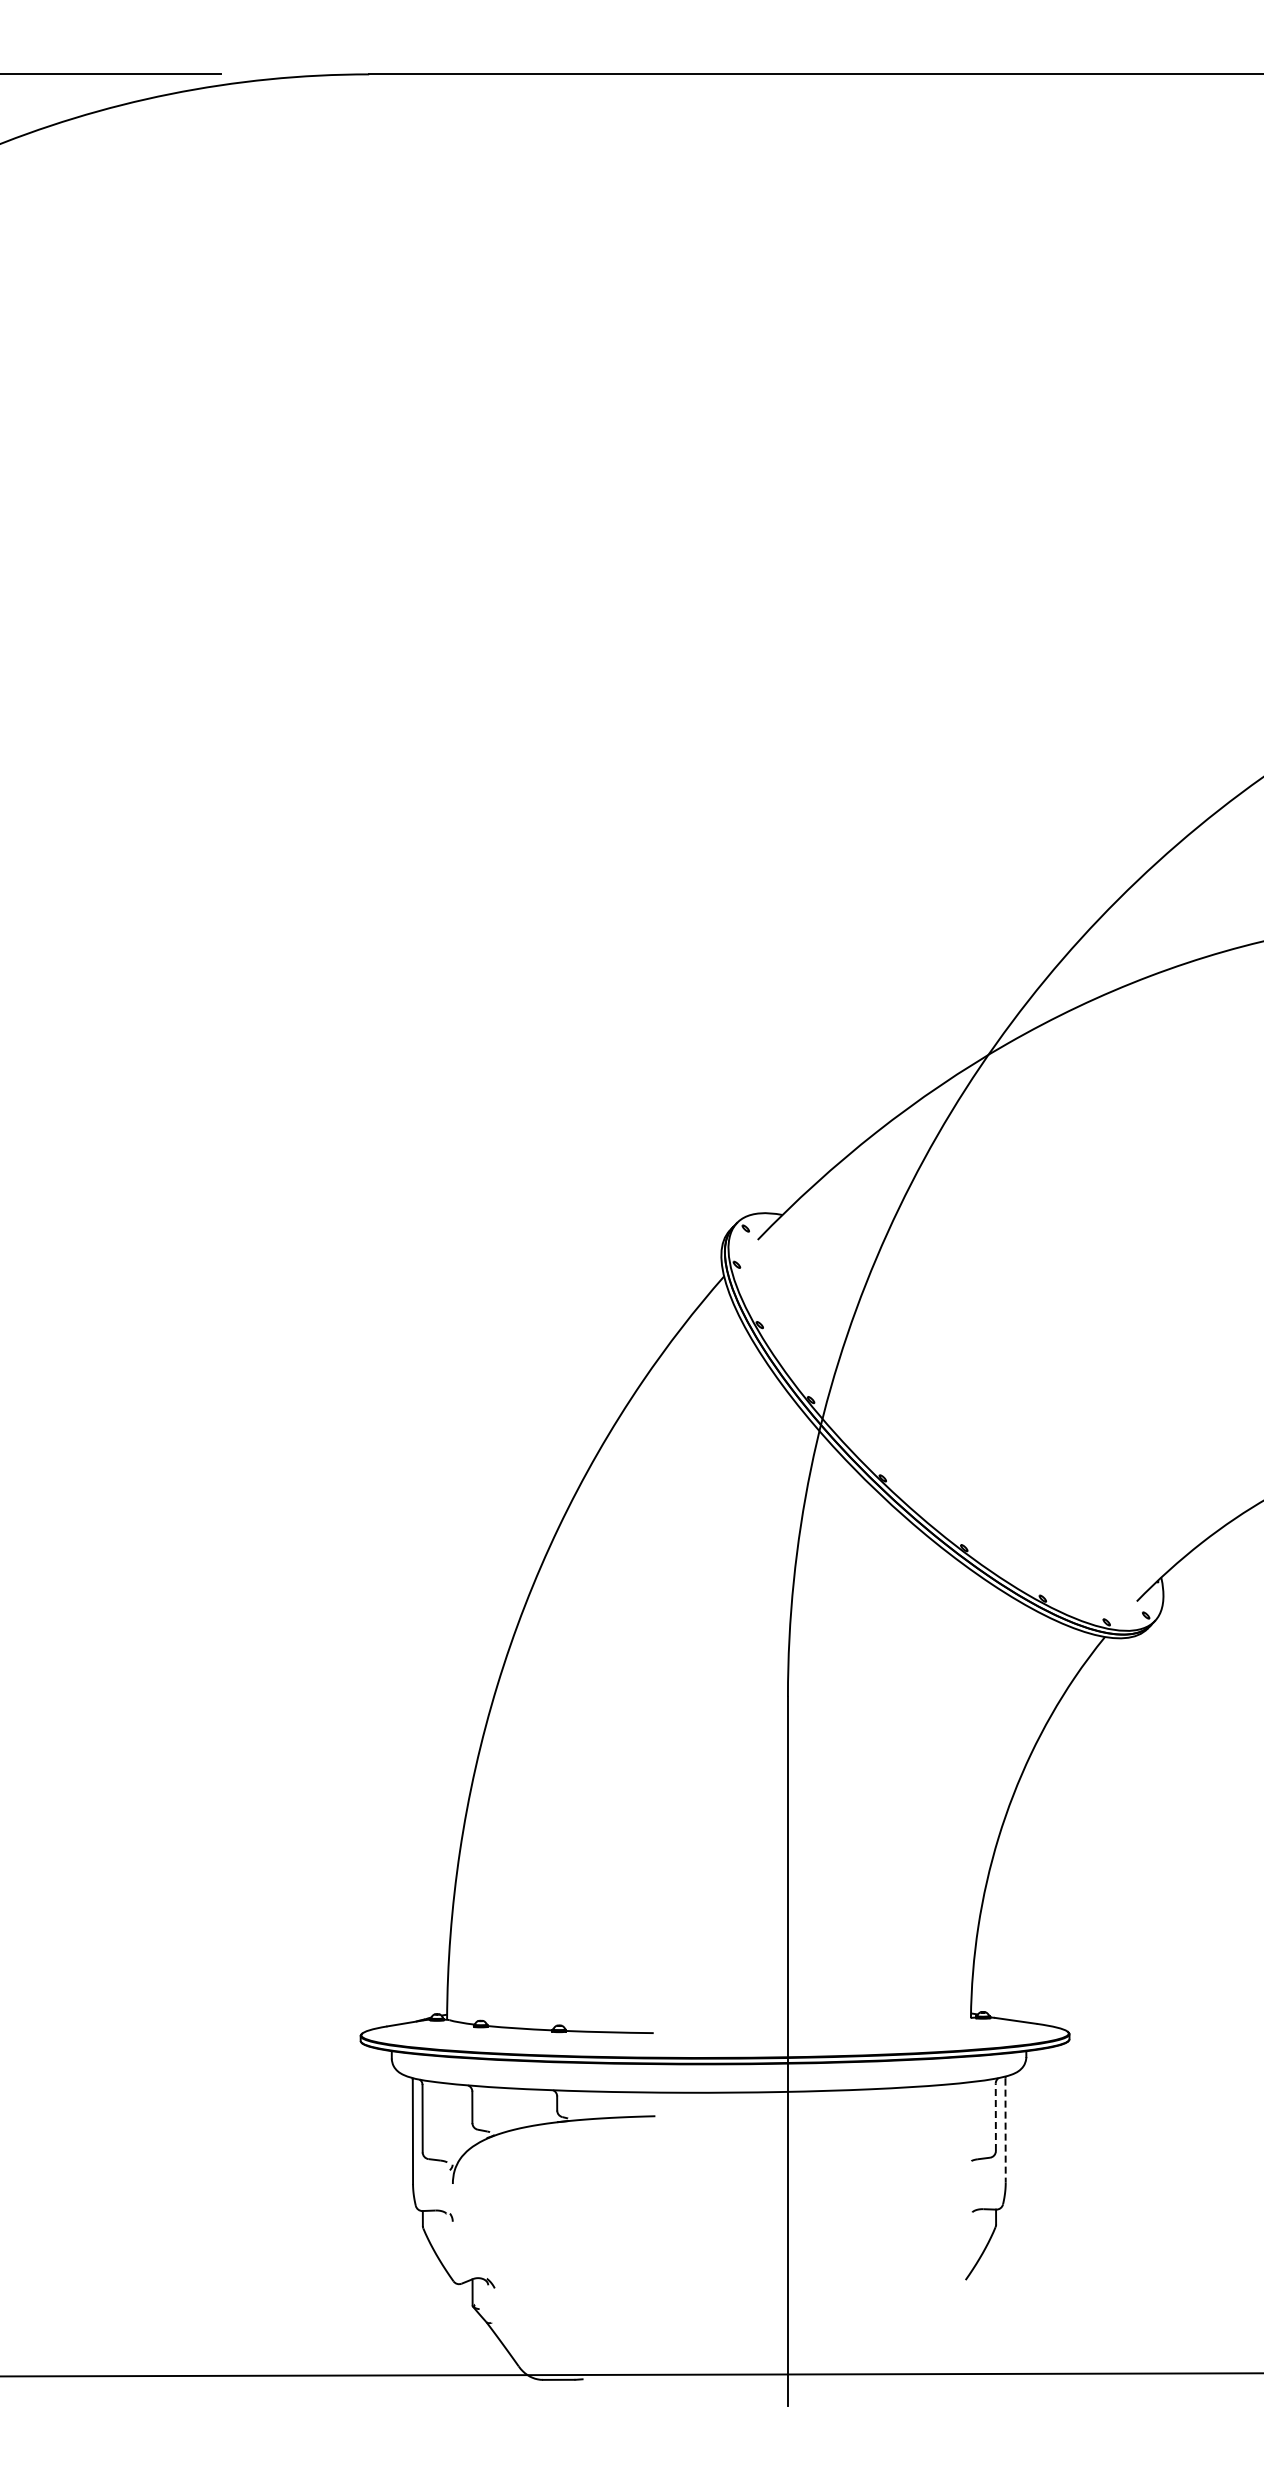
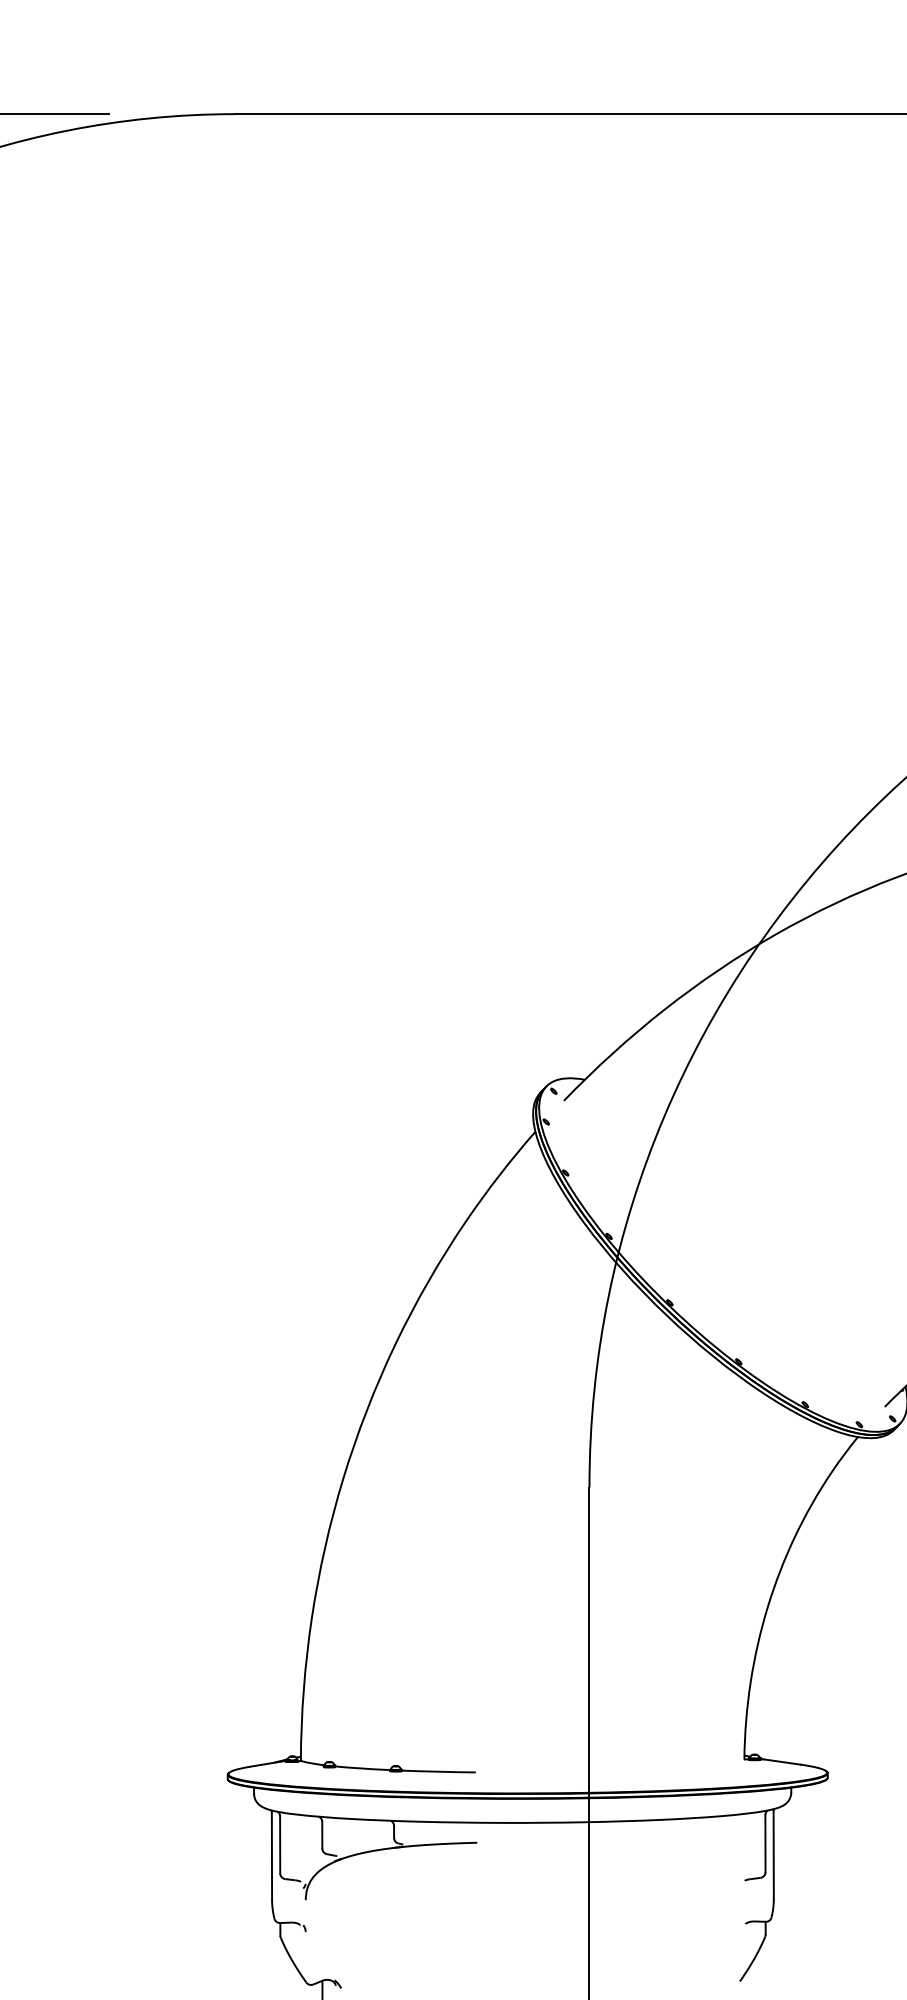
line: (995, 2117) -> (765, 1843), dashed -> solid
line: (1005, 2131) -> (773, 1855), dashed -> solid

